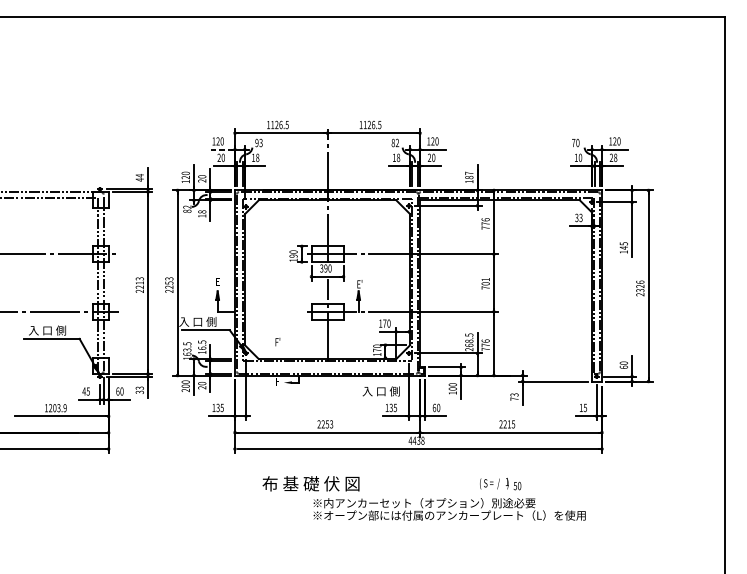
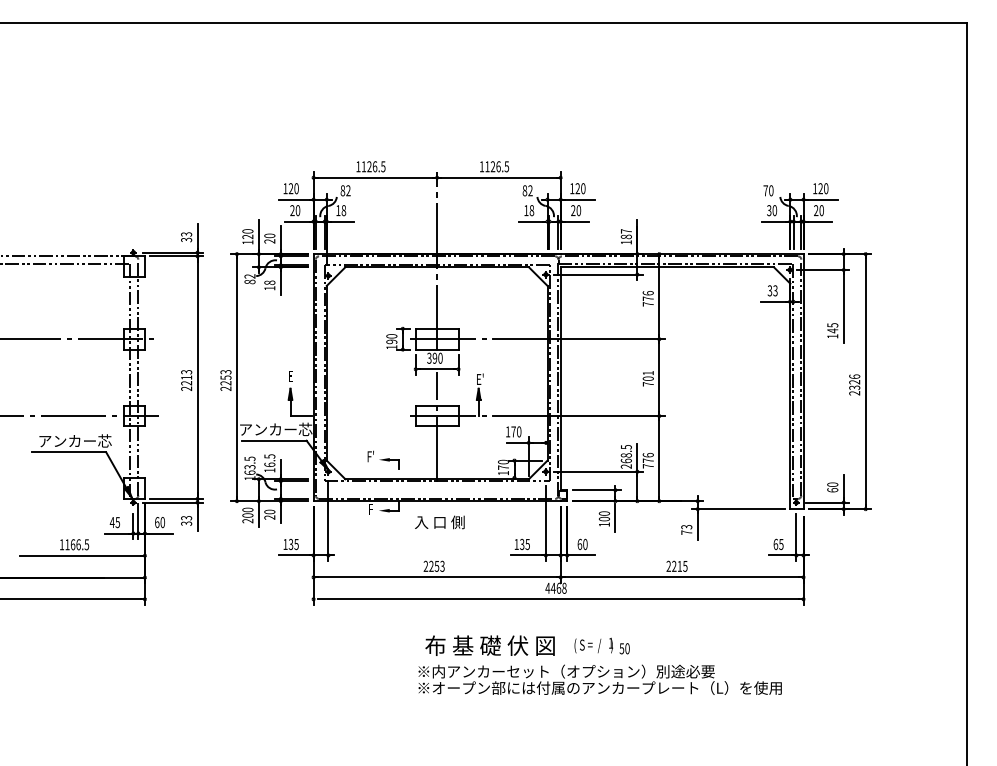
text: (258, 142) -> (345, 190), 93 -> 82
line: (221, 149) -> (295, 199), dashed -> solid
text: (576, 157) -> (769, 210), 10 -> 30
text: (615, 157) -> (821, 210), 28 -> 20
text: (139, 178) -> (186, 237), 44 -> 33
text: (206, 321) -> (275, 429), 入 口 側 -> アンカー芯
text: (55, 330) -> (74, 440), 入 口 側 -> アンカー芯
part: (291, 347) -> (389, 463), added
text: (380, 391) -> (439, 522), moved
text: (58, 407) -> (77, 544), 1203.9 -> 1166.5
text: (581, 407) -> (775, 543), 15 -> 65
text: (418, 440) -> (558, 587), 4438 -> 4468
text: (310, 483) -> (489, 645), moved
text: (500, 483) -> (601, 645), moved

